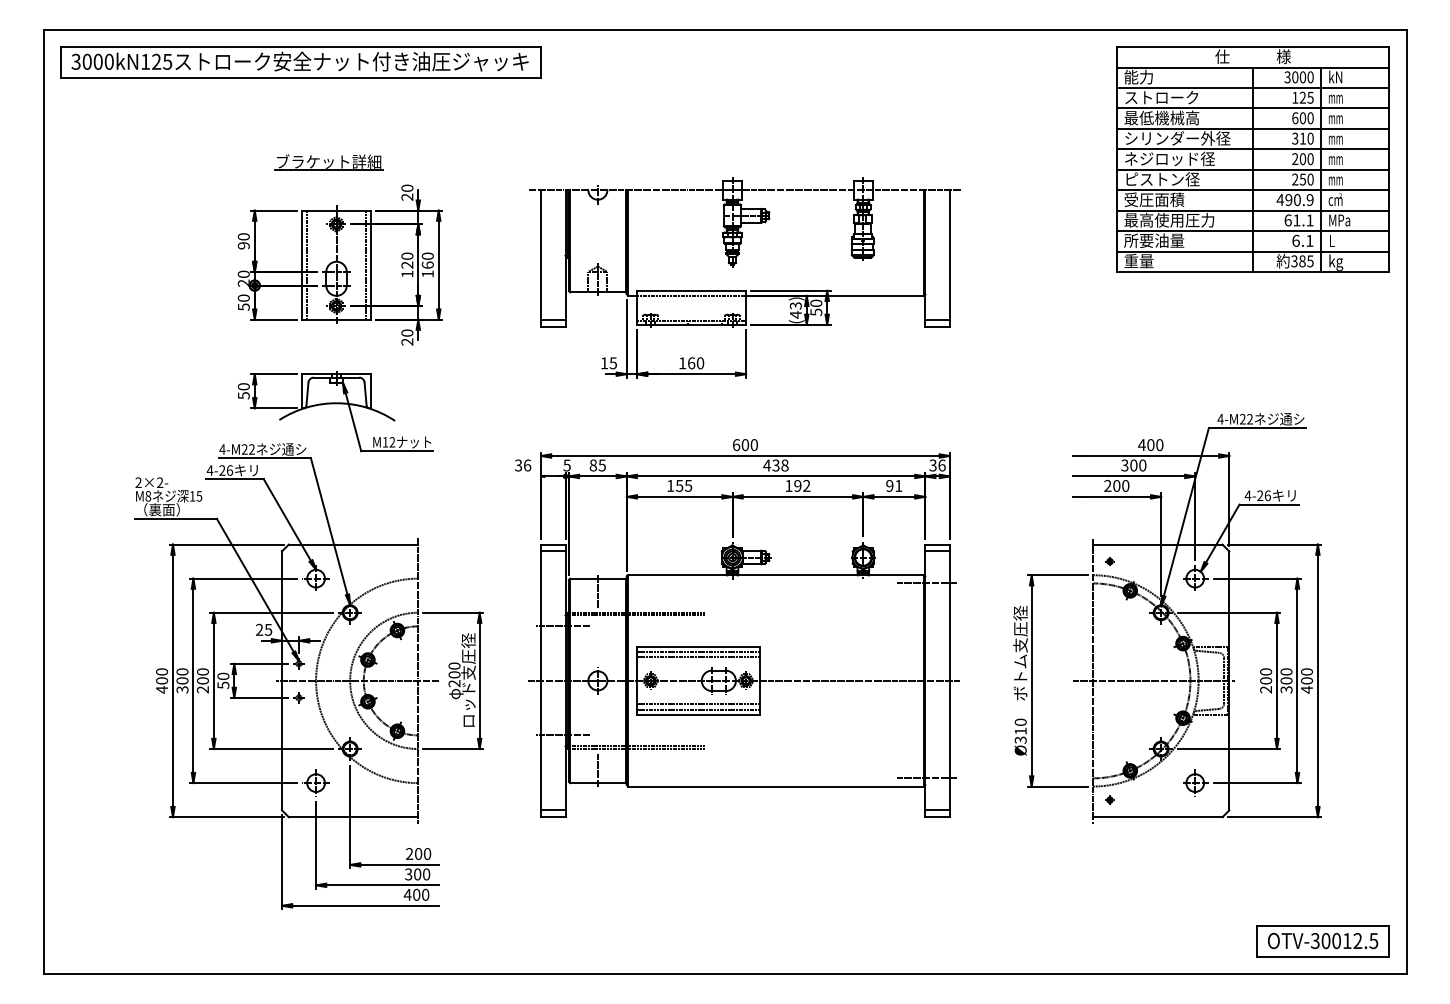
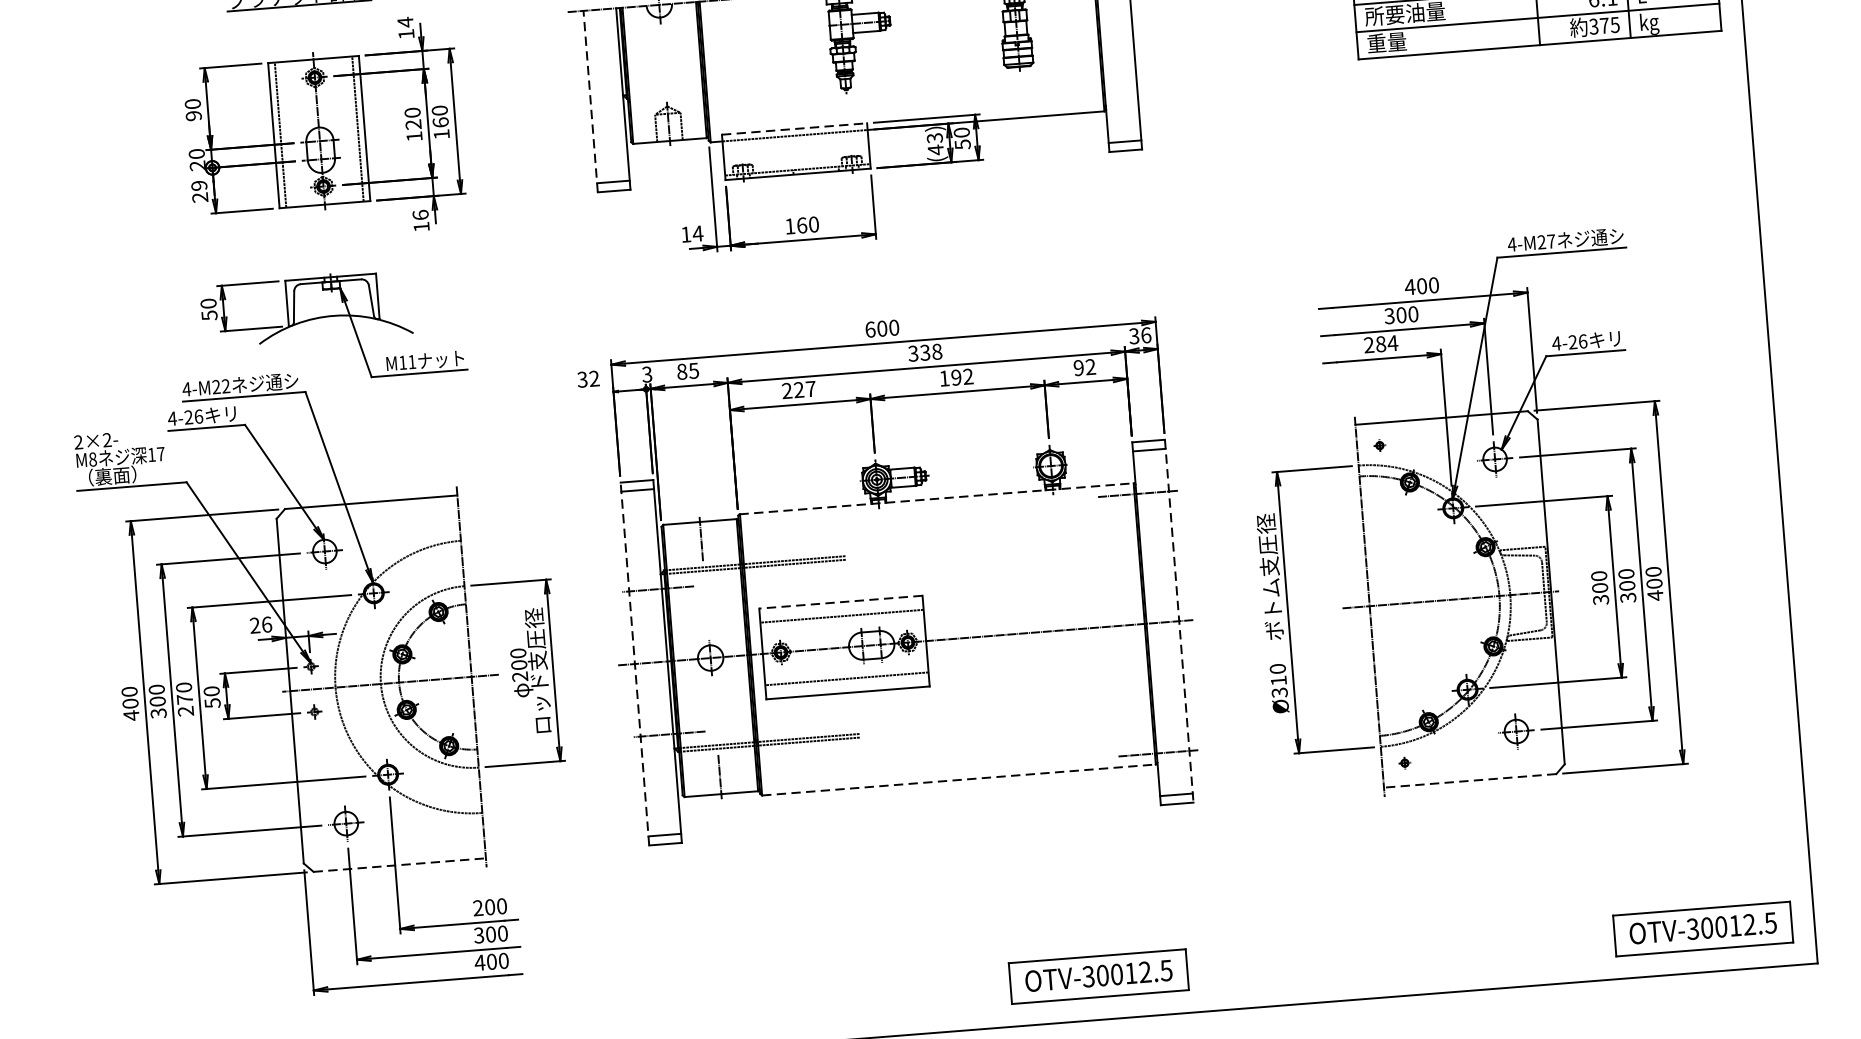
text: (407, 192) -> (406, 27), 20 -> 14
line: (540, 257) -> (589, 100), solid -> dashed
text: (1302, 261) -> (1604, 26), 385 -> 375
line: (691, 290) -> (794, 128), solid -> dashed
text: (243, 302) -> (199, 191), 50 -> 29
text: (407, 337) -> (421, 220), 20 -> 16
text: (613, 363) -> (698, 233), 15 -> 14
text: (1249, 419) -> (1550, 241), 4-M22 -> 4-M27
text: (392, 442) -> (412, 362), M12 -> M11
text: (567, 464) -> (647, 373), 5 -> 3
text: (527, 465) -> (594, 378), 36 -> 32
text: (767, 465) -> (913, 353), 438 -> 338
text: (679, 485) -> (798, 389), 155 -> 227
text: (898, 485) -> (1090, 366), 91 -> 92
text: (1121, 485) -> (1387, 343), 200 -> 284
text: (199, 496) -> (161, 454), 15 -> 17
line: (776, 575) -> (937, 499), solid -> dashed
text: (268, 629) -> (266, 624), 25 -> 26
line: (697, 646) -> (839, 601), solid -> dashed
line: (698, 651) -> (841, 608), removed
text: (202, 680) -> (184, 698), 200 -> 270
line: (540, 680) -> (634, 663), solid -> dashed
line: (949, 681) -> (1178, 622), solid -> dashed
text: (1266, 689) -> (1601, 599), 200 -> 300
line: (698, 709) -> (847, 685), removed
line: (776, 786) -> (959, 779), solid -> dashed
line: (353, 817) -> (399, 865), solid -> dashed
line: (1157, 817) -> (1469, 781), solid -> dashed
part: (868, 941) -> (1098, 976), added

